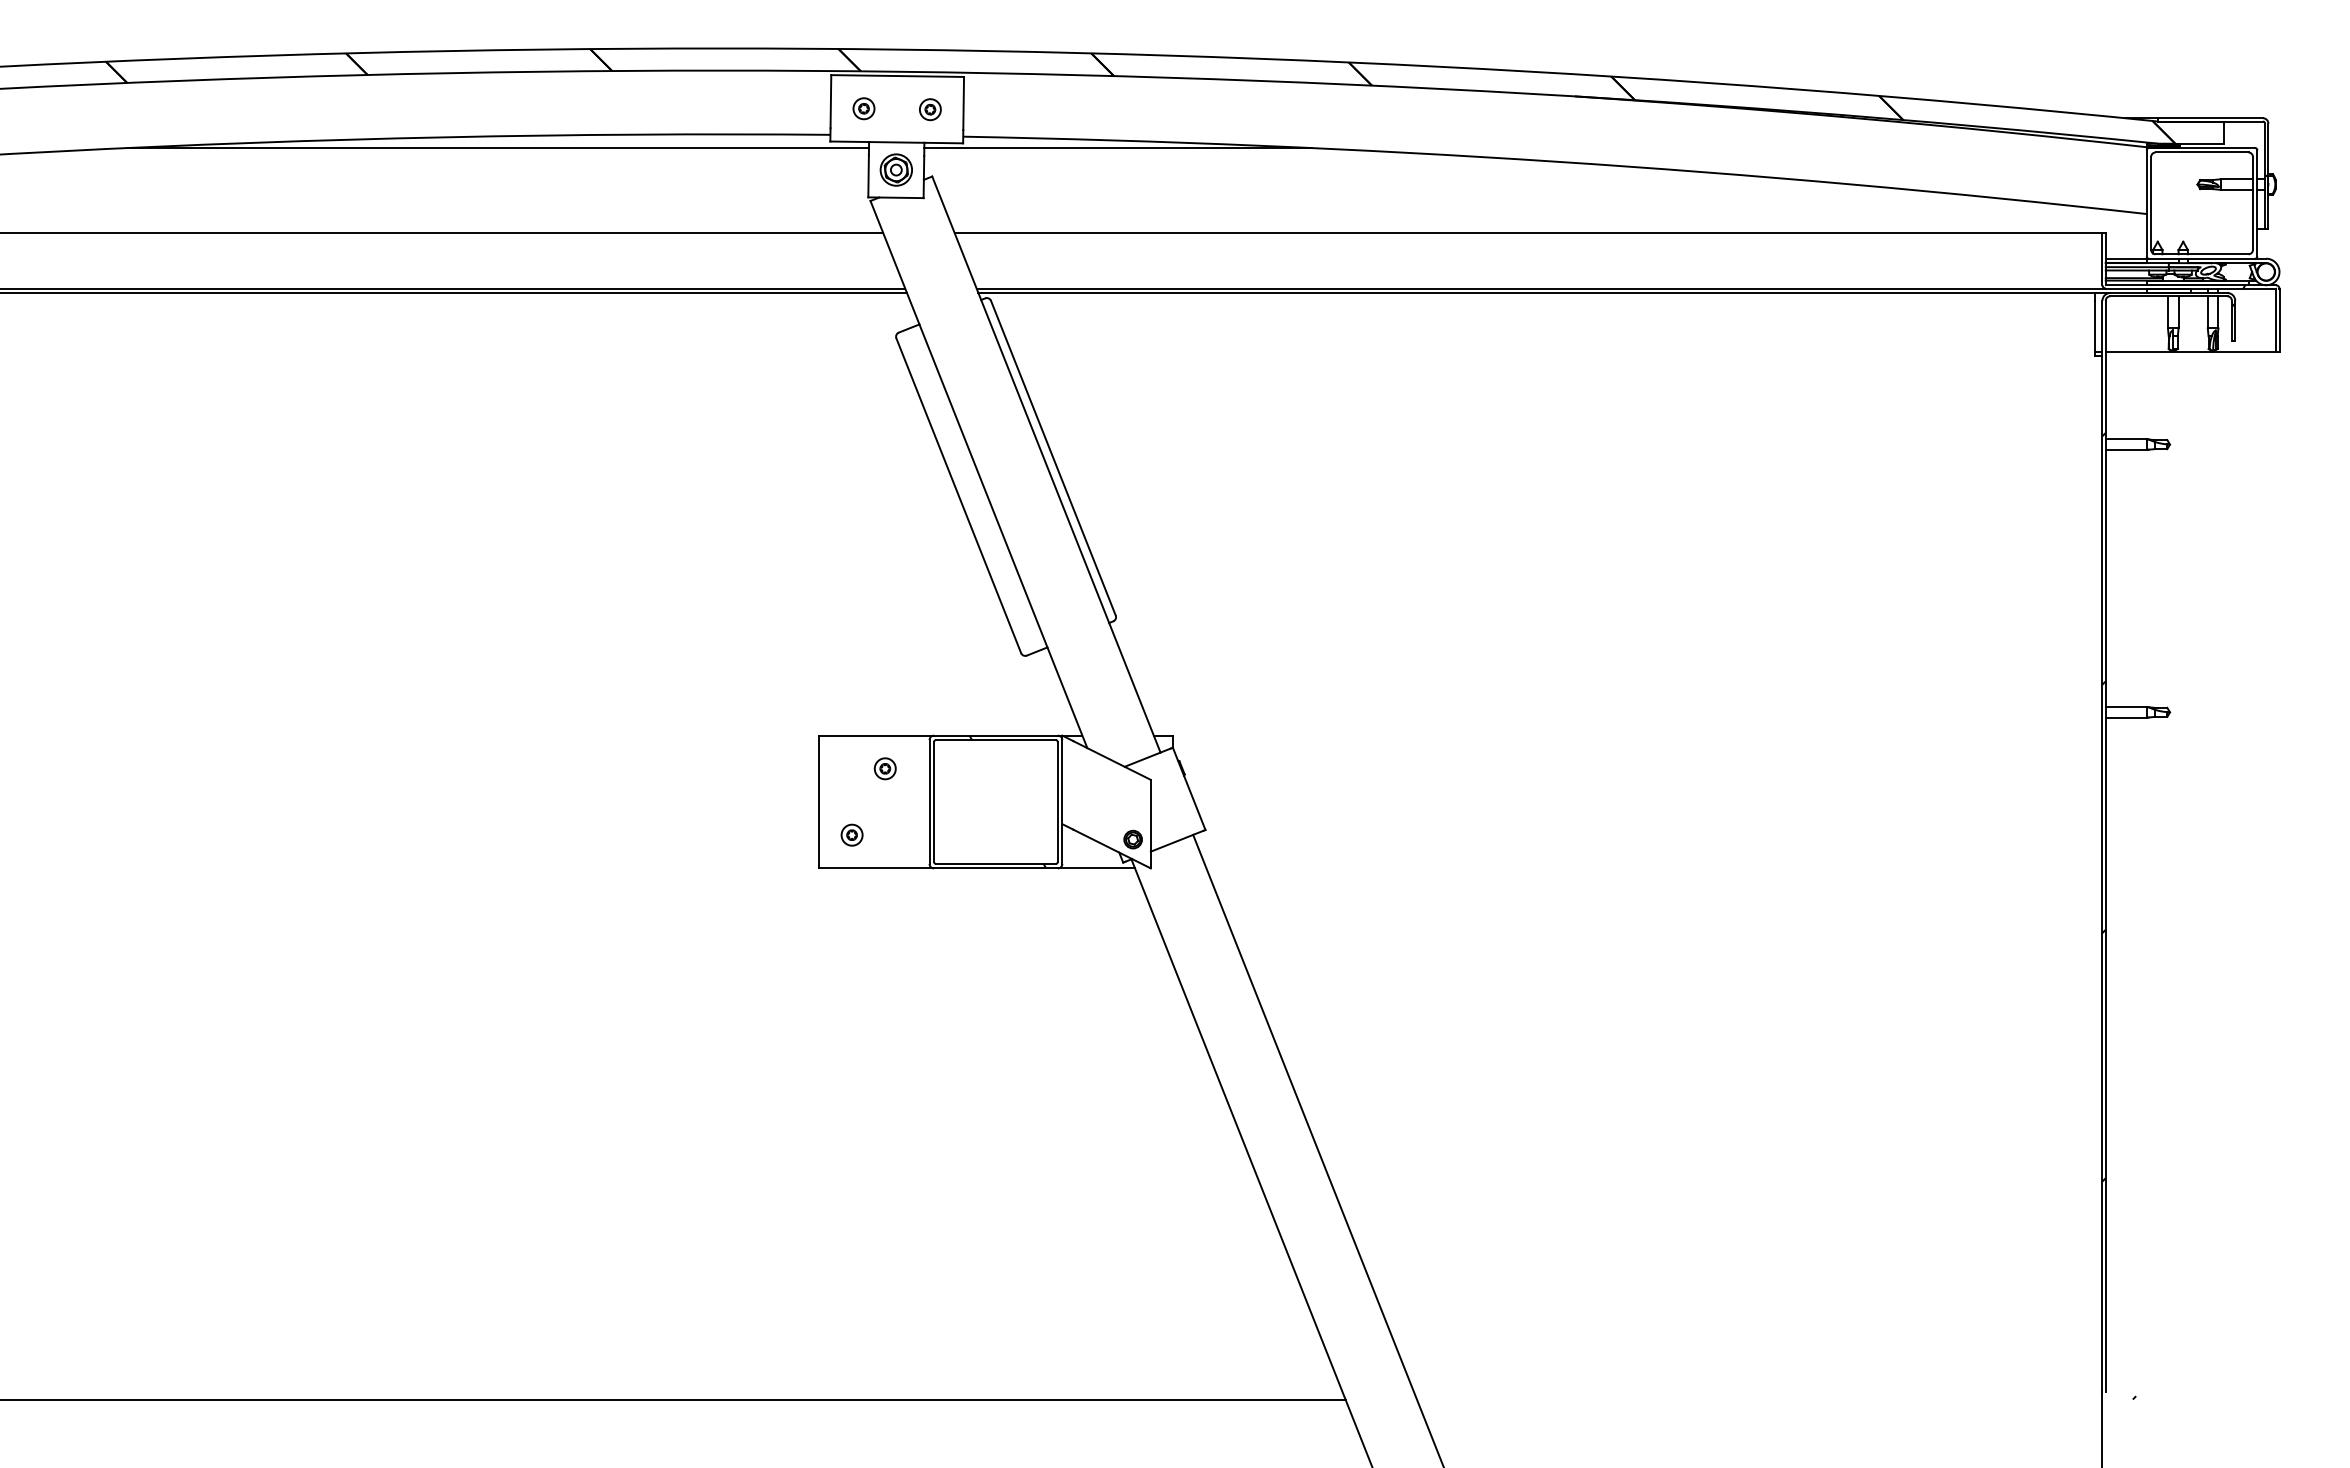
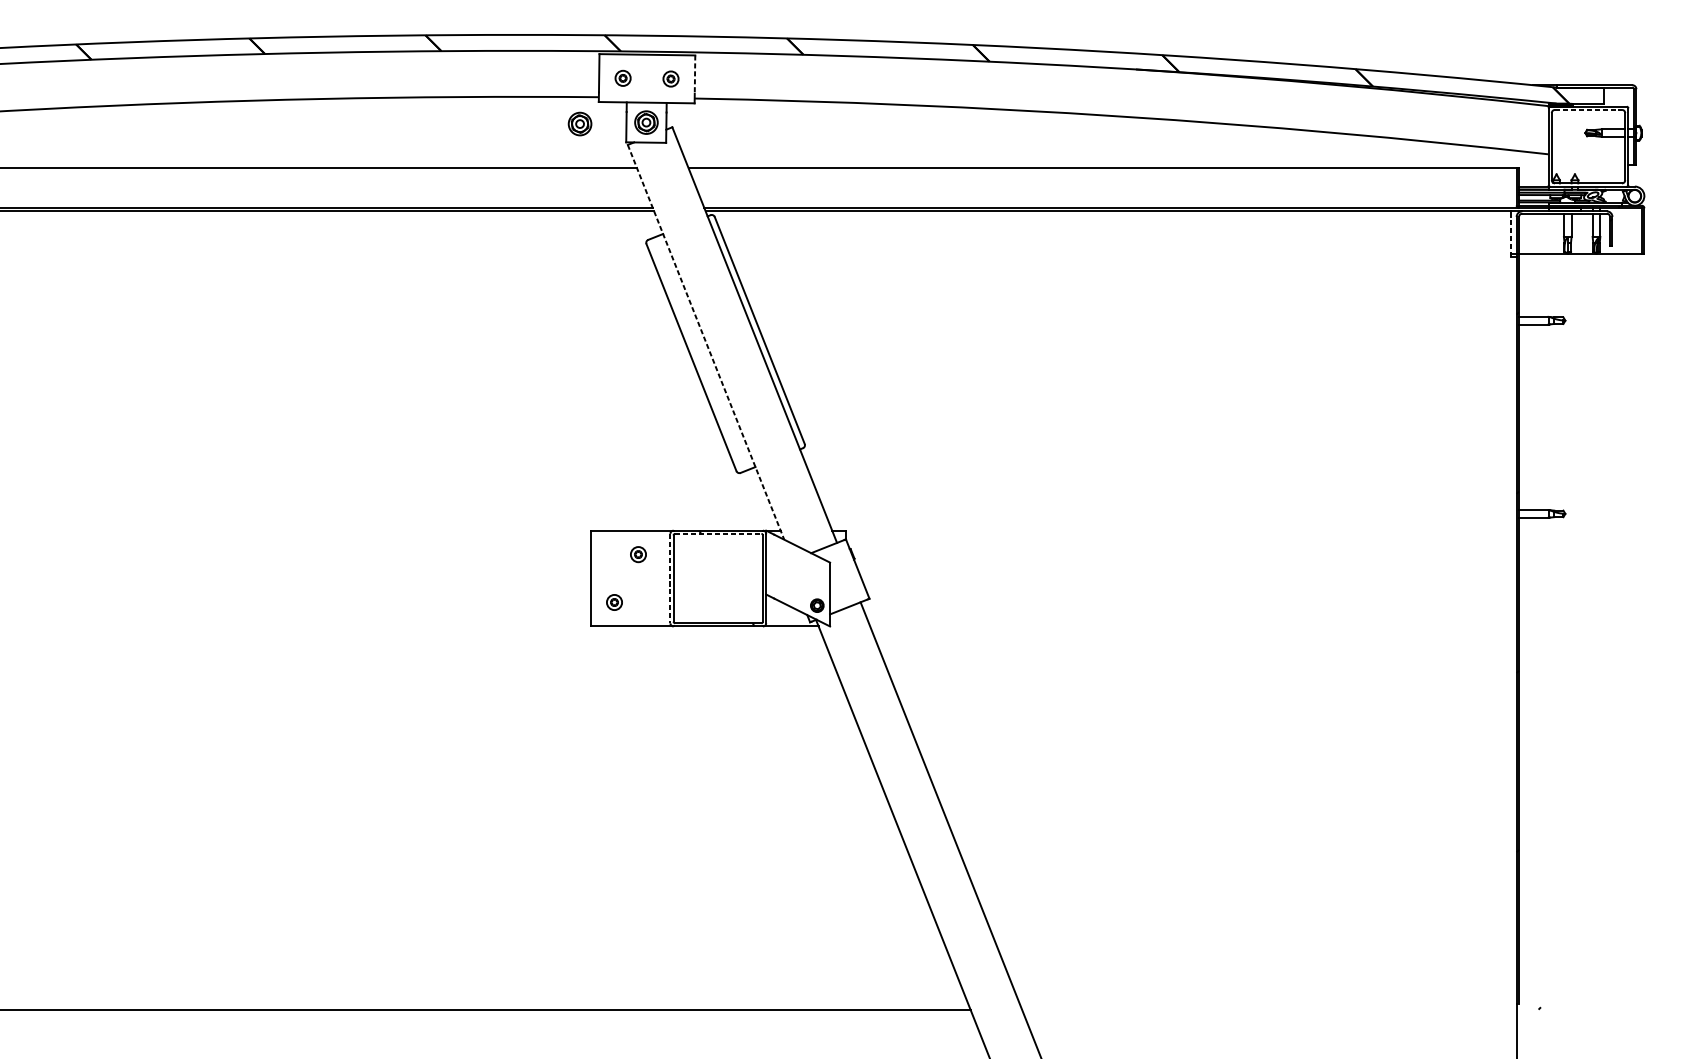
line: (963, 103) -> (694, 74), solid -> dashed
line: (497, 148) -> (358, 107), removed
line: (1117, 148) -> (806, 107), removed
line: (2202, 152) -> (1588, 109), solid -> dashed
part: (803, 171) -> (579, 123), added
line: (2094, 328) -> (1510, 236), solid -> dashed
line: (979, 475) -> (706, 342), solid -> dashed
line: (995, 740) -> (717, 534), solid -> dashed
line: (929, 802) -> (670, 578), solid -> dashed

